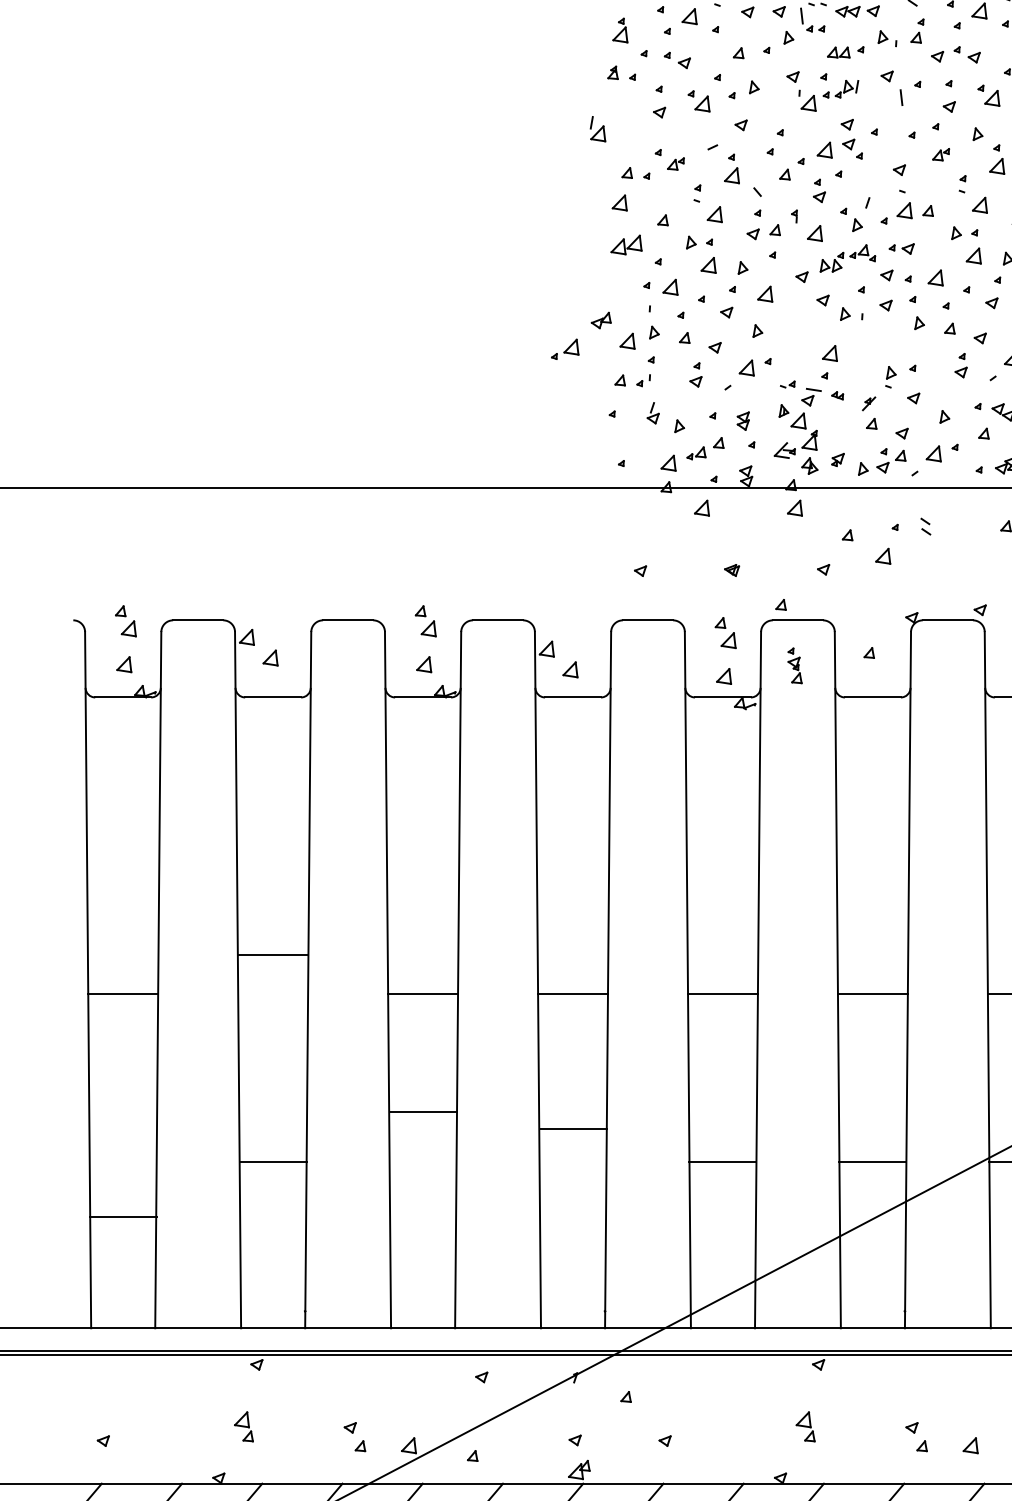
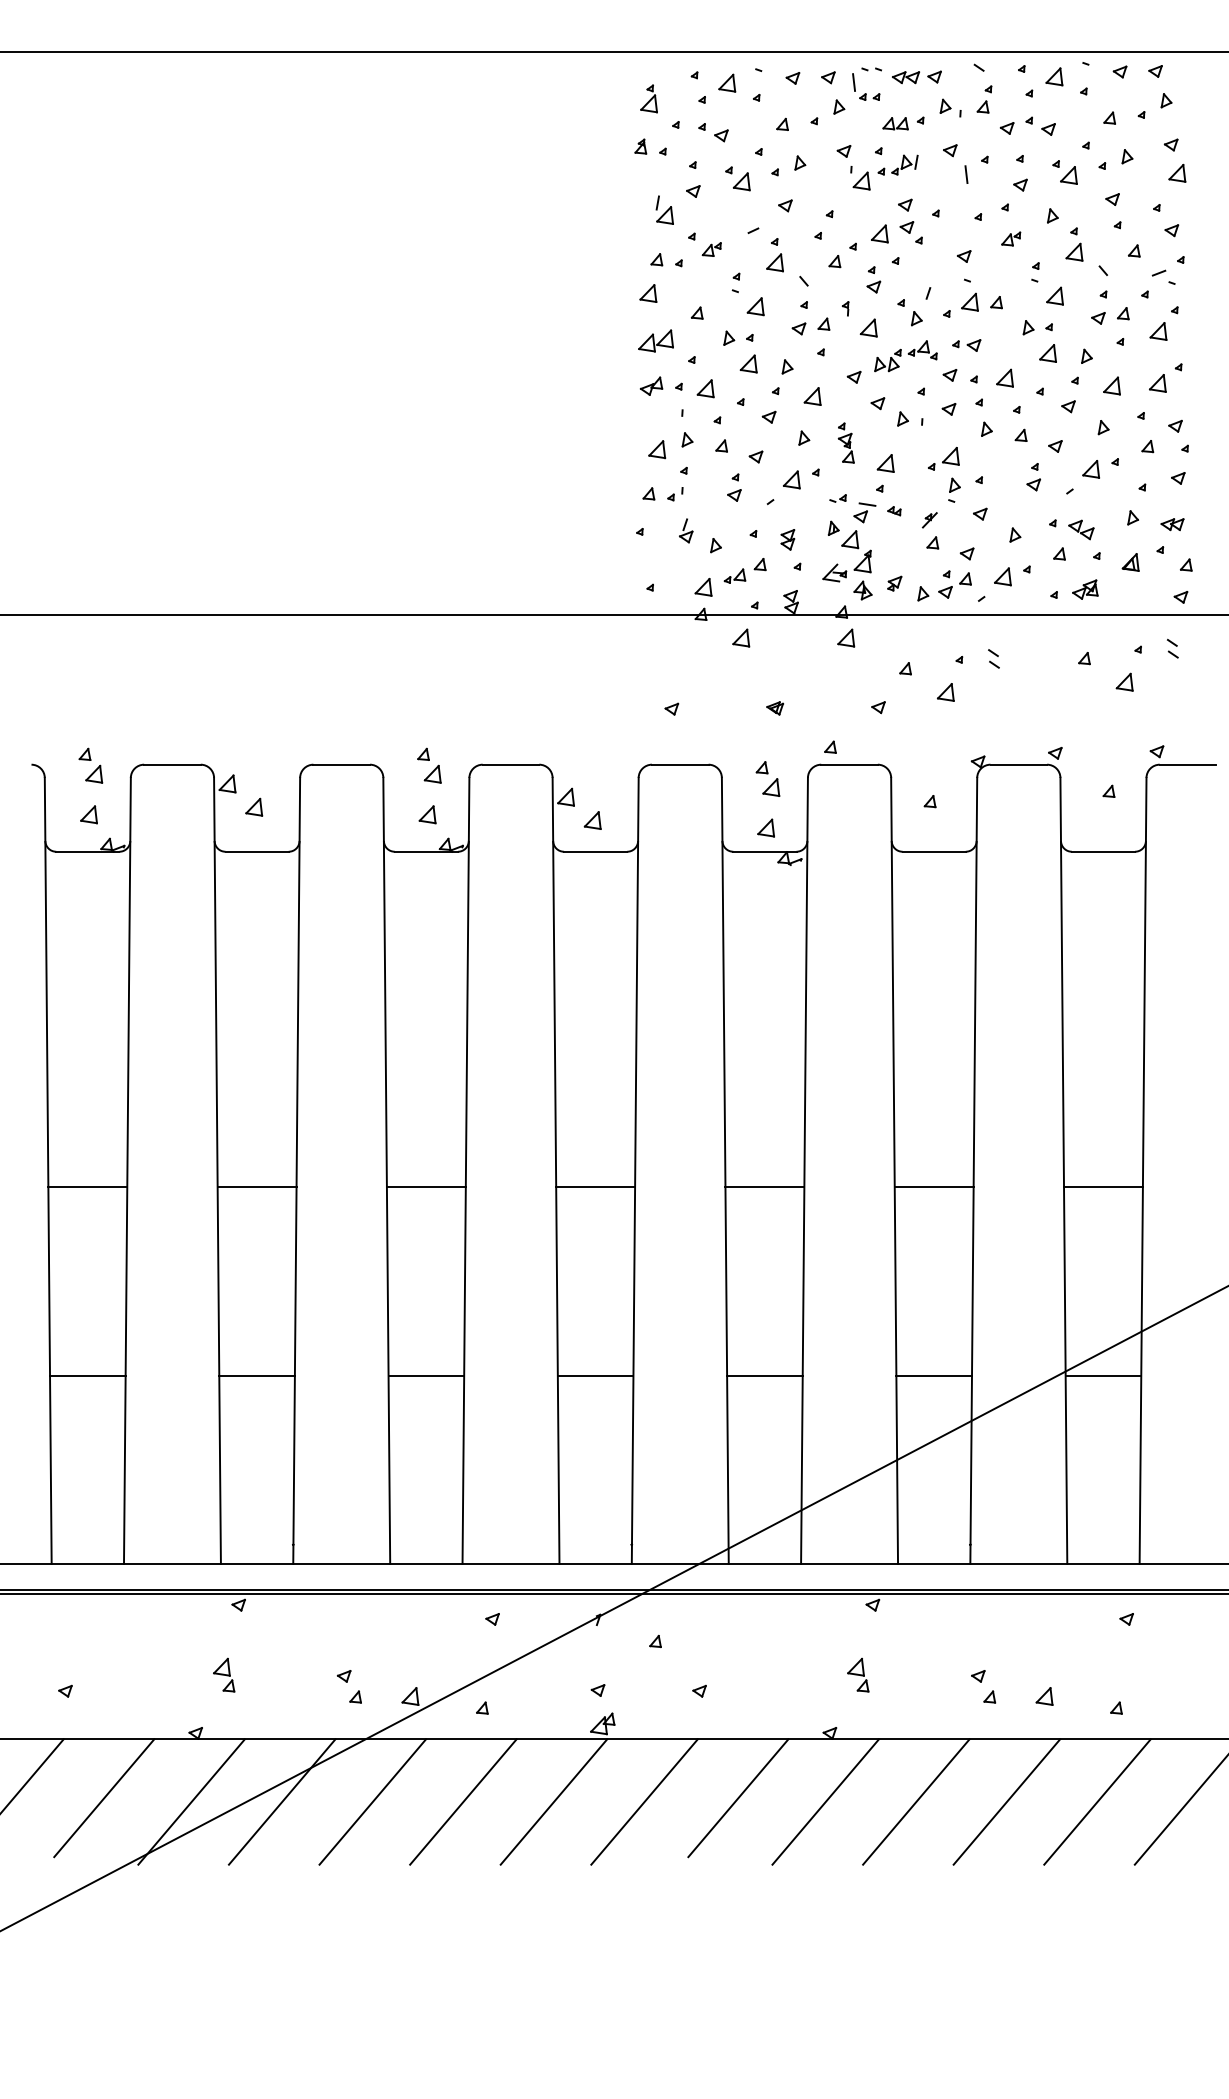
part: (597, 128) -> (664, 209), moved
part: (601, 319) -> (651, 385), moved
part: (564, 349) -> (943, 458), moved
part: (794, 665) -> (845, 442), moved
line: (272, 954) -> (256, 1186), moved
line: (423, 1112) -> (426, 1376), moved
line: (572, 1129) -> (595, 1376), moved
line: (122, 1217) -> (87, 1376), moved

